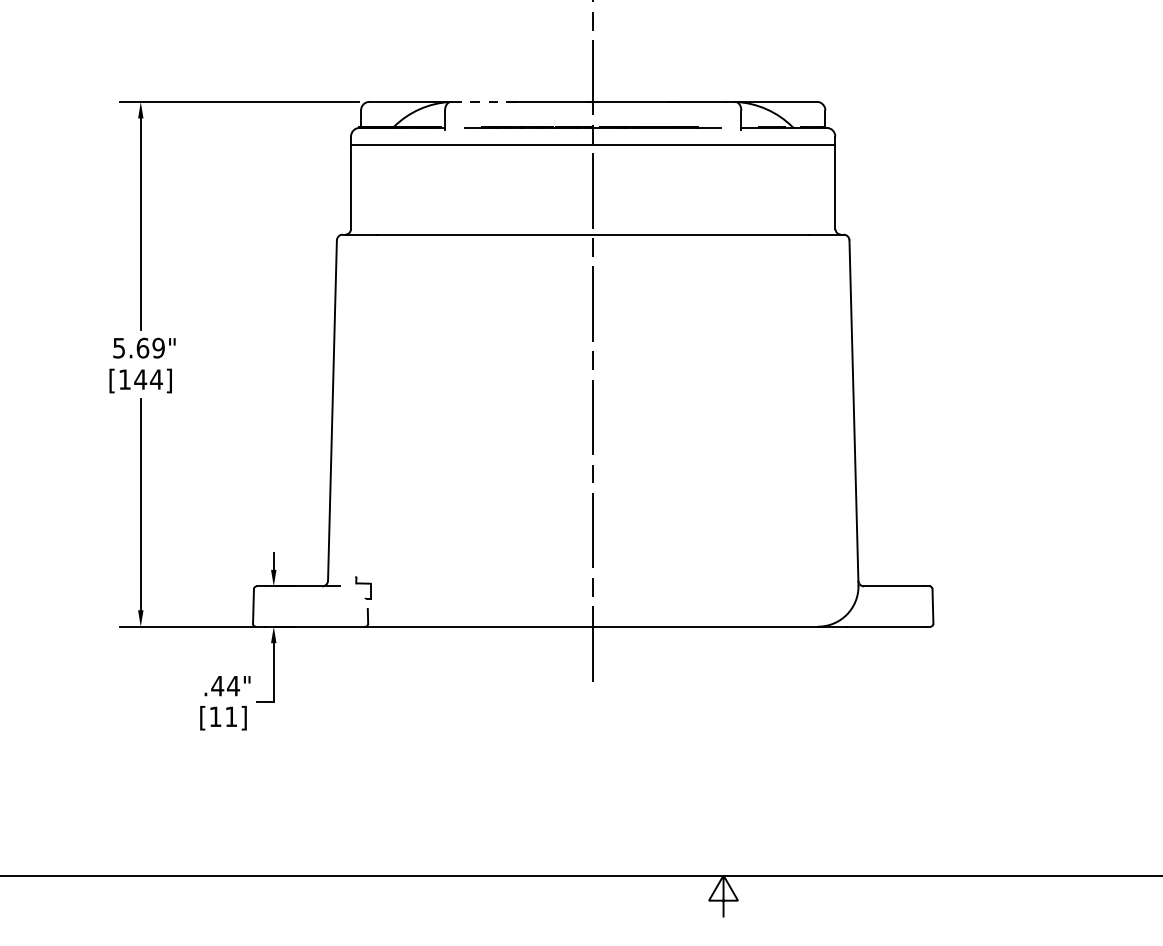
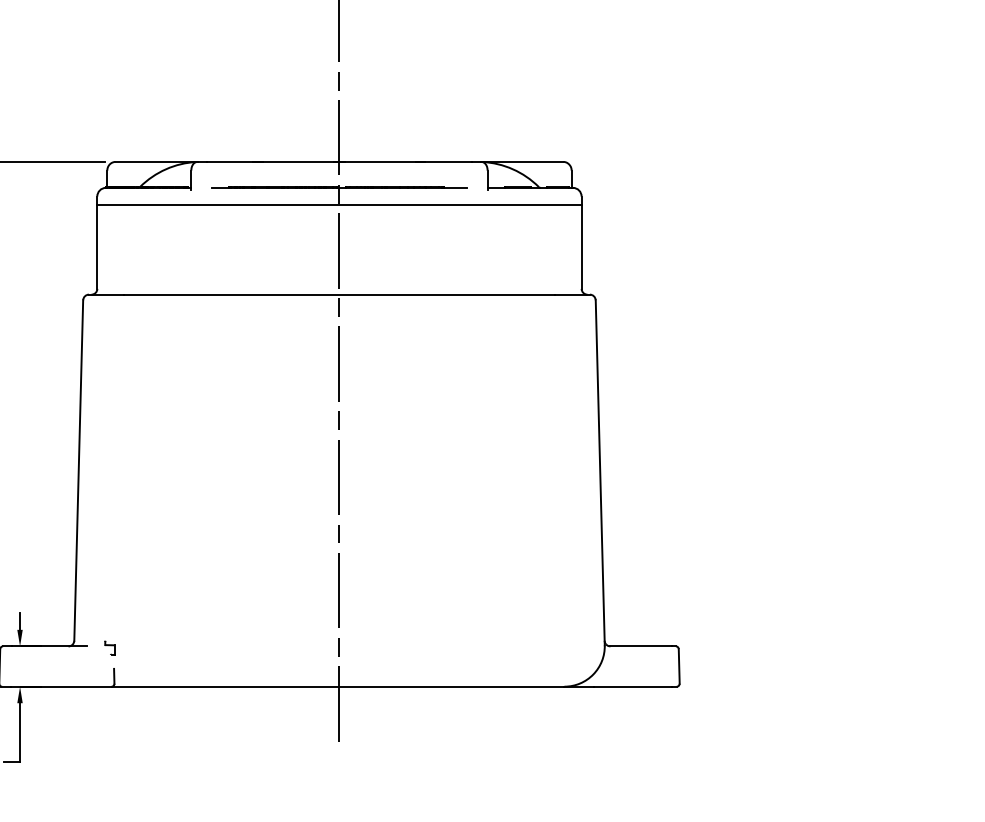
line: (488, 101) -> (234, 161), dashed -> solid
part: (363, 587) -> (109, 647), size x0.62

